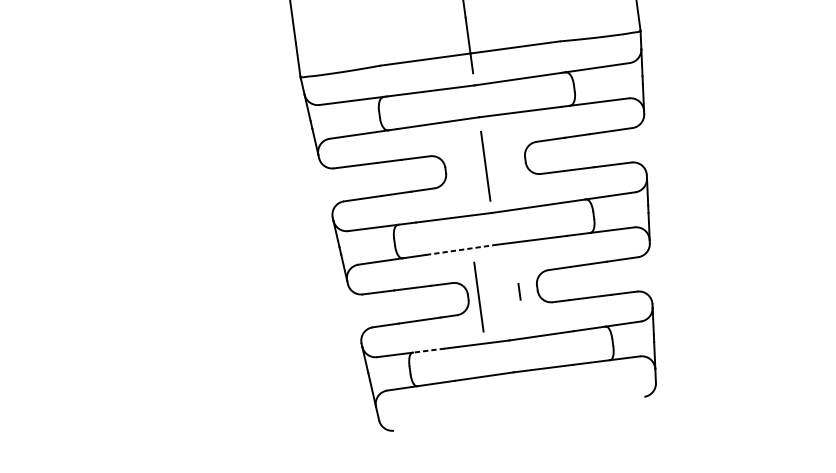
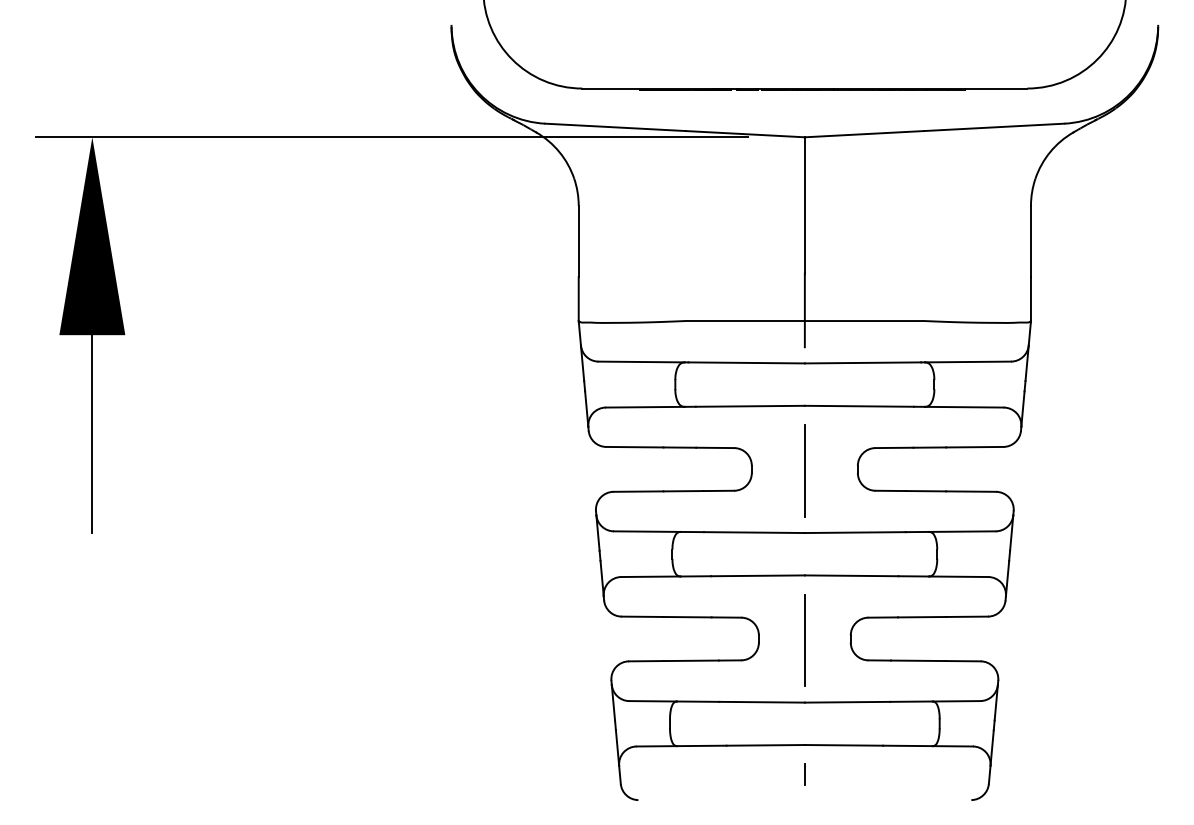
line: (461, 249) -> (758, 575), dashed -> solid
line: (519, 291) -> (804, 774), moved
line: (478, 297) -> (804, 640), moved
line: (428, 350) -> (697, 701), dashed -> solid

